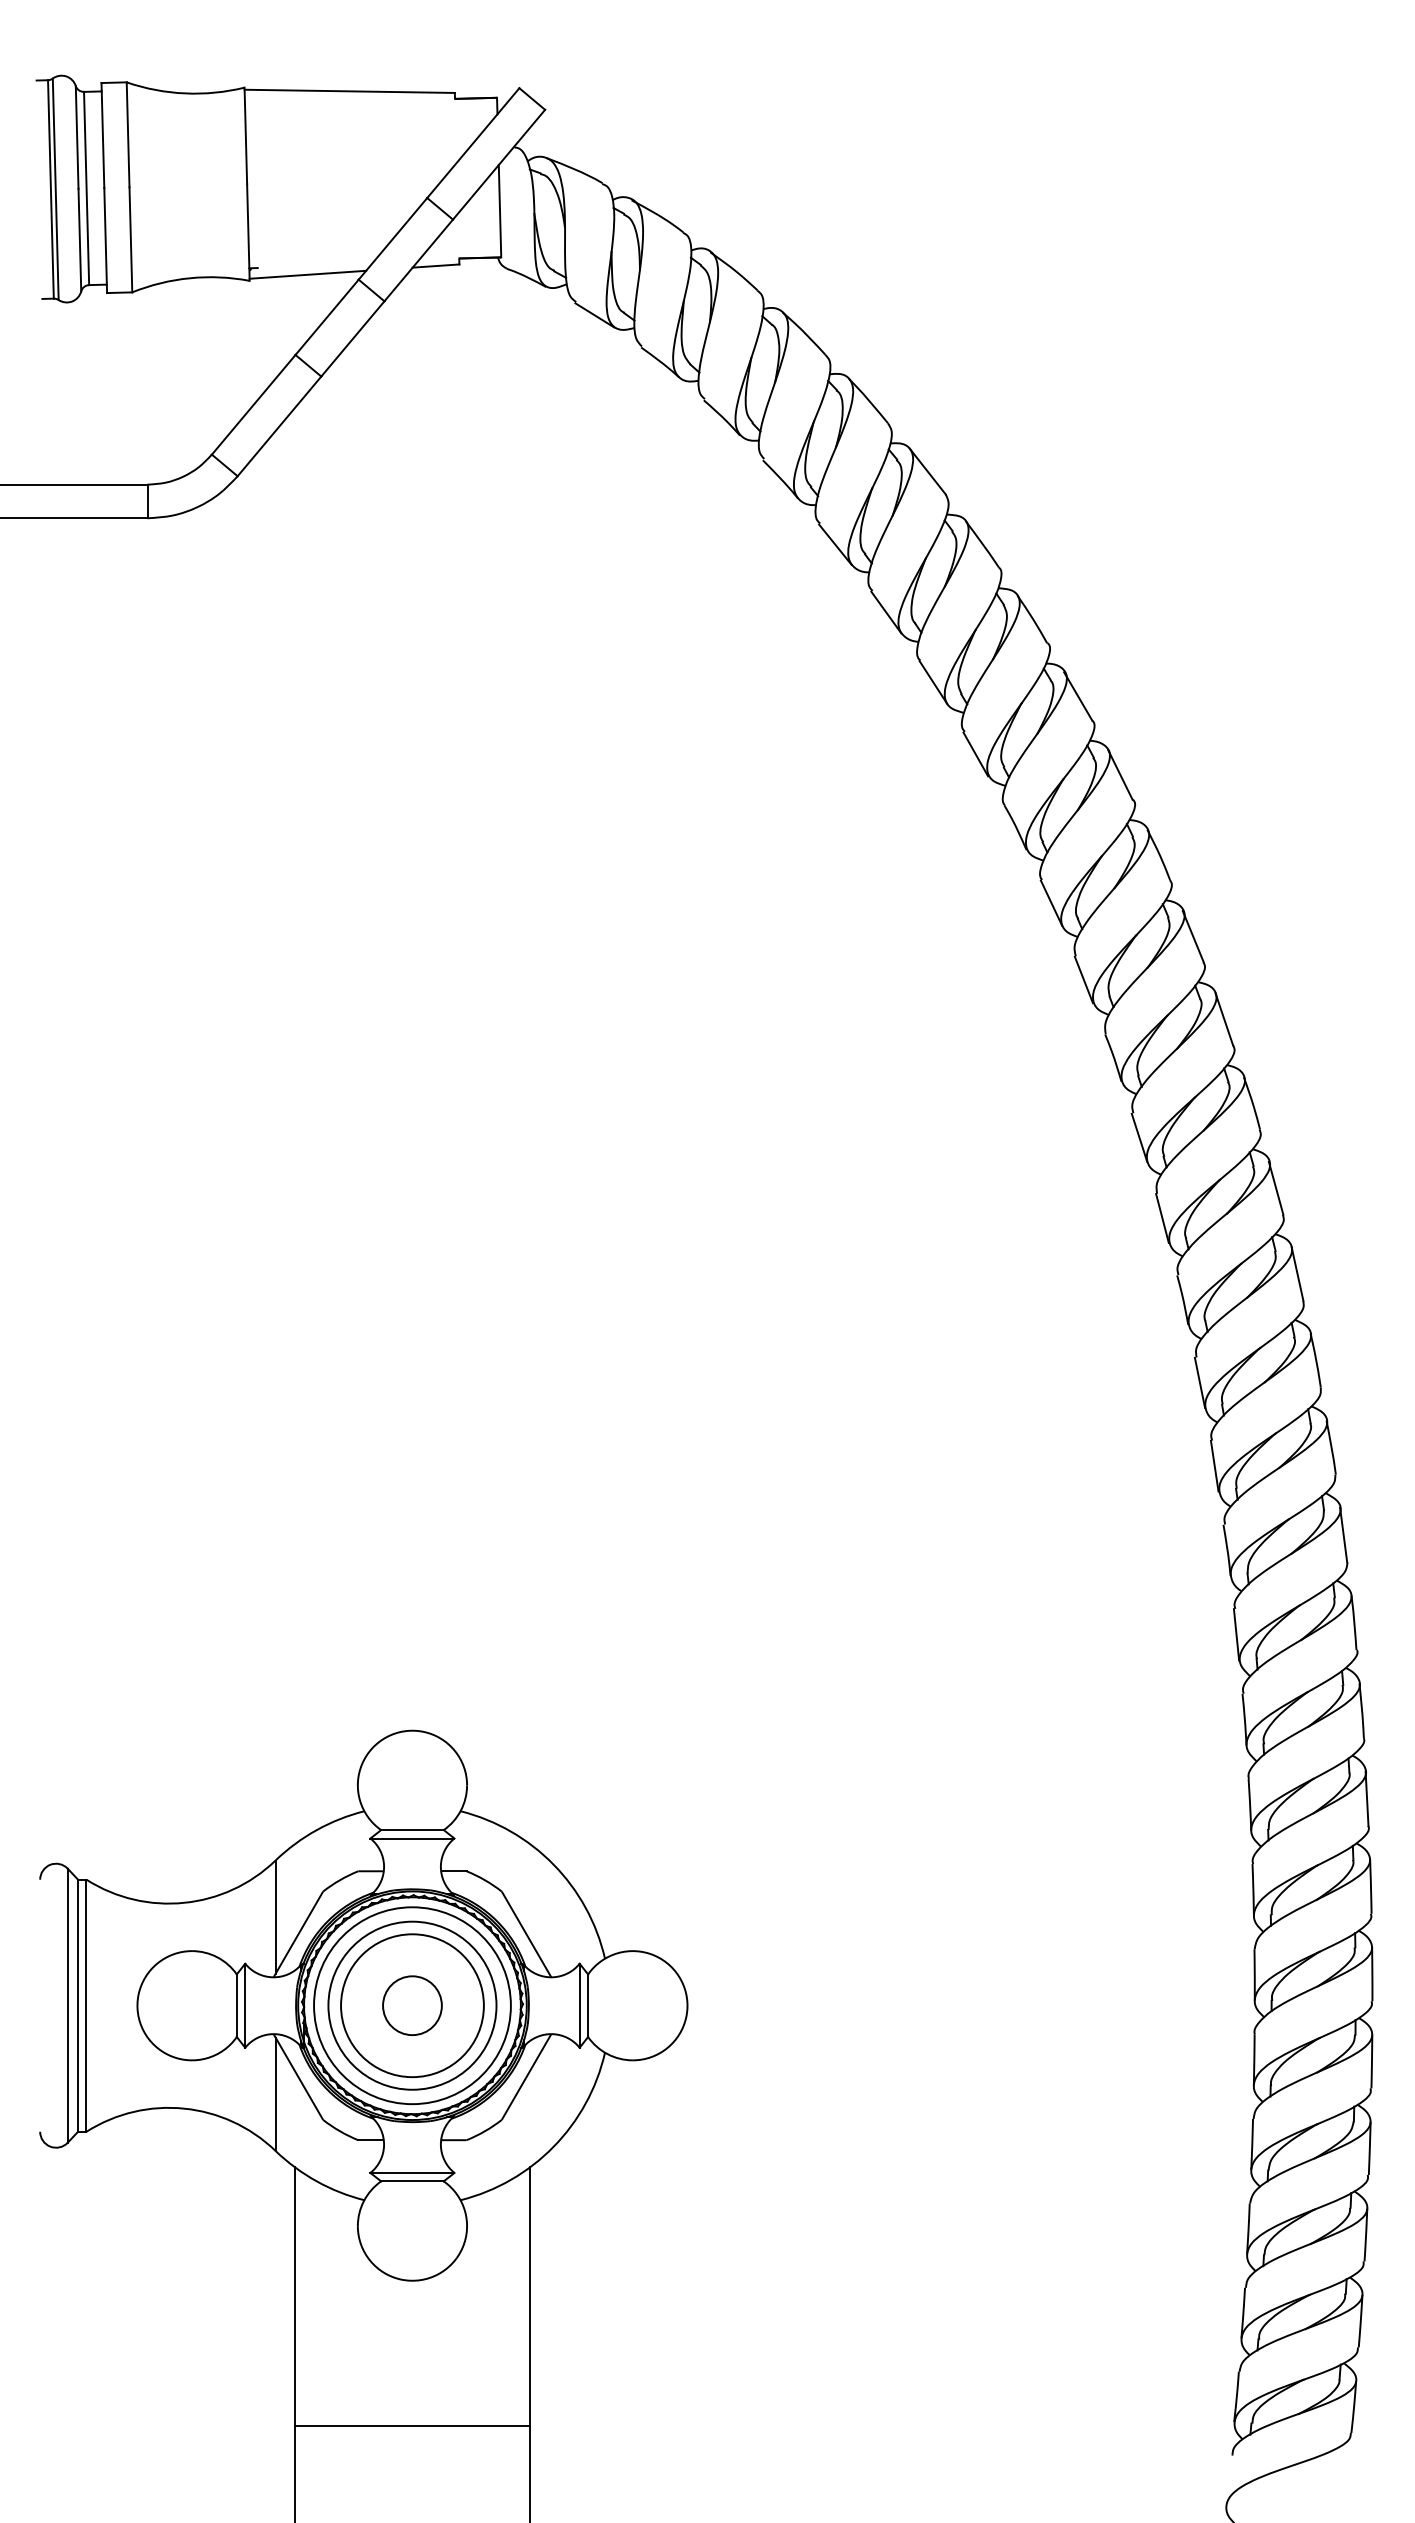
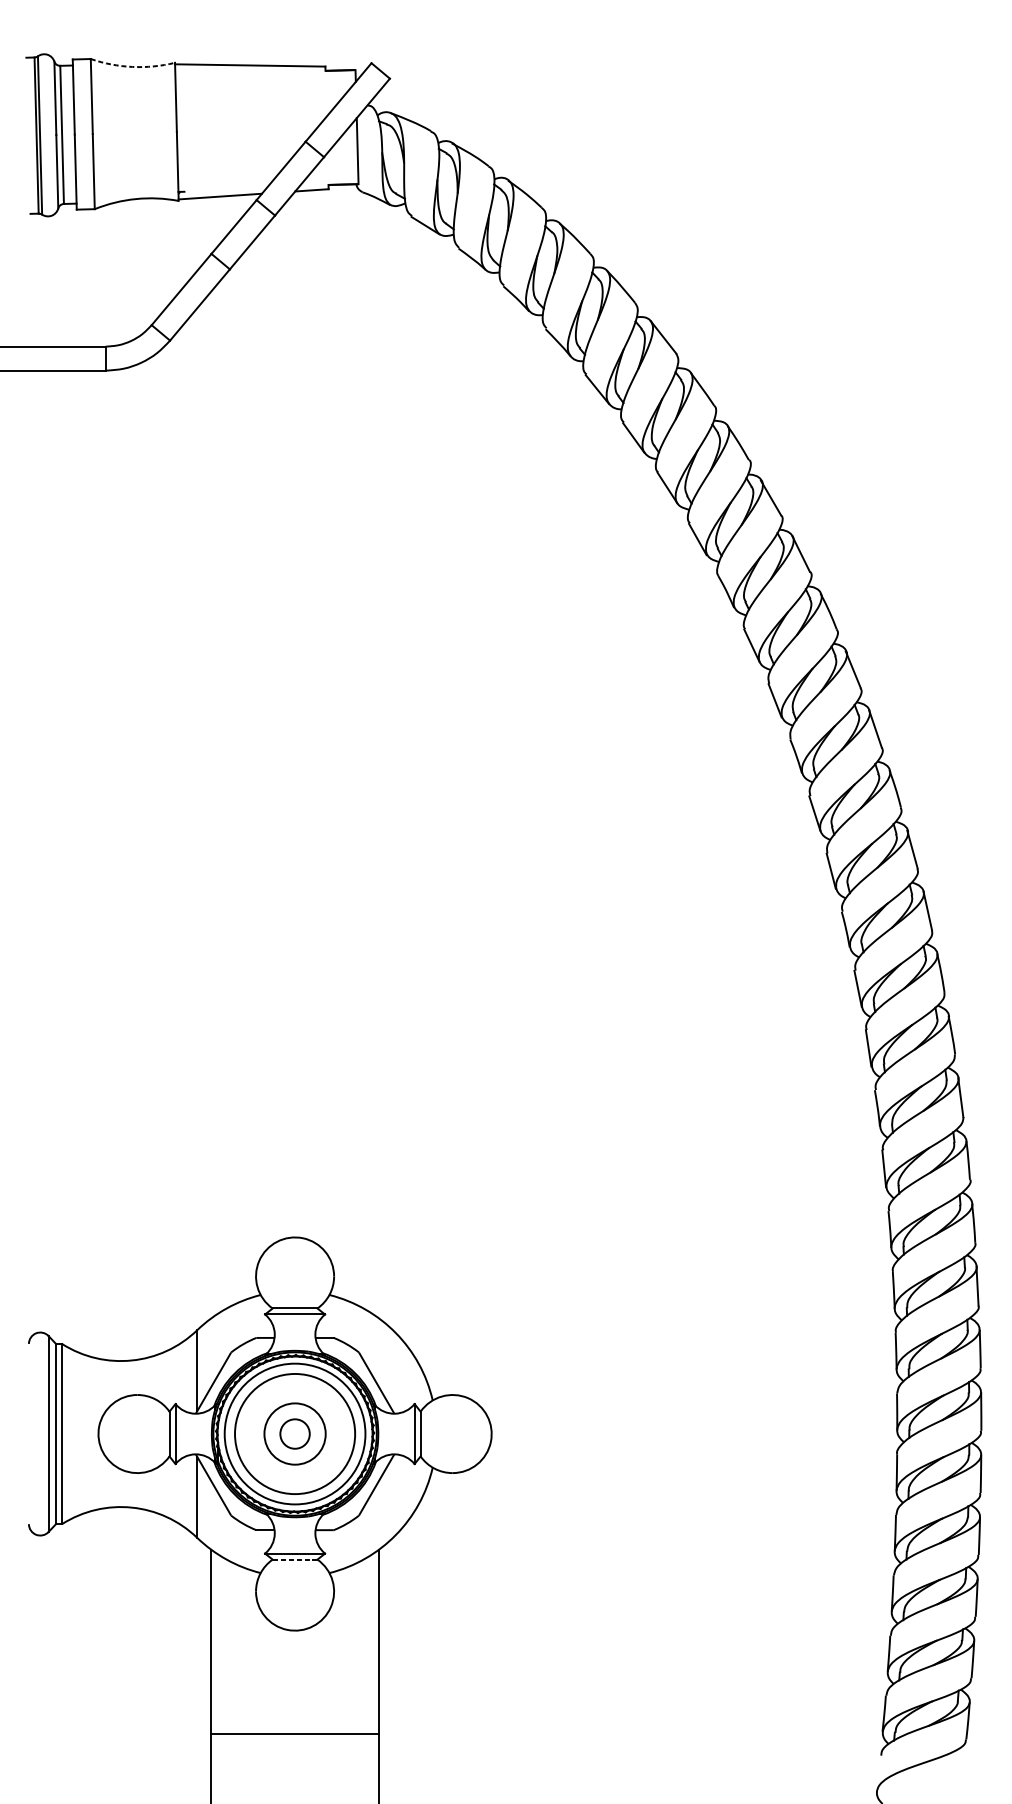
arc: (185, 93) -> (132, 66), solid -> dashed
circle: (412, 2005) -> (295, 1433), size x0.6
circle: (412, 2005) -> (295, 1433), size x0.7
line: (411, 2181) -> (294, 1559), solid -> dashed

